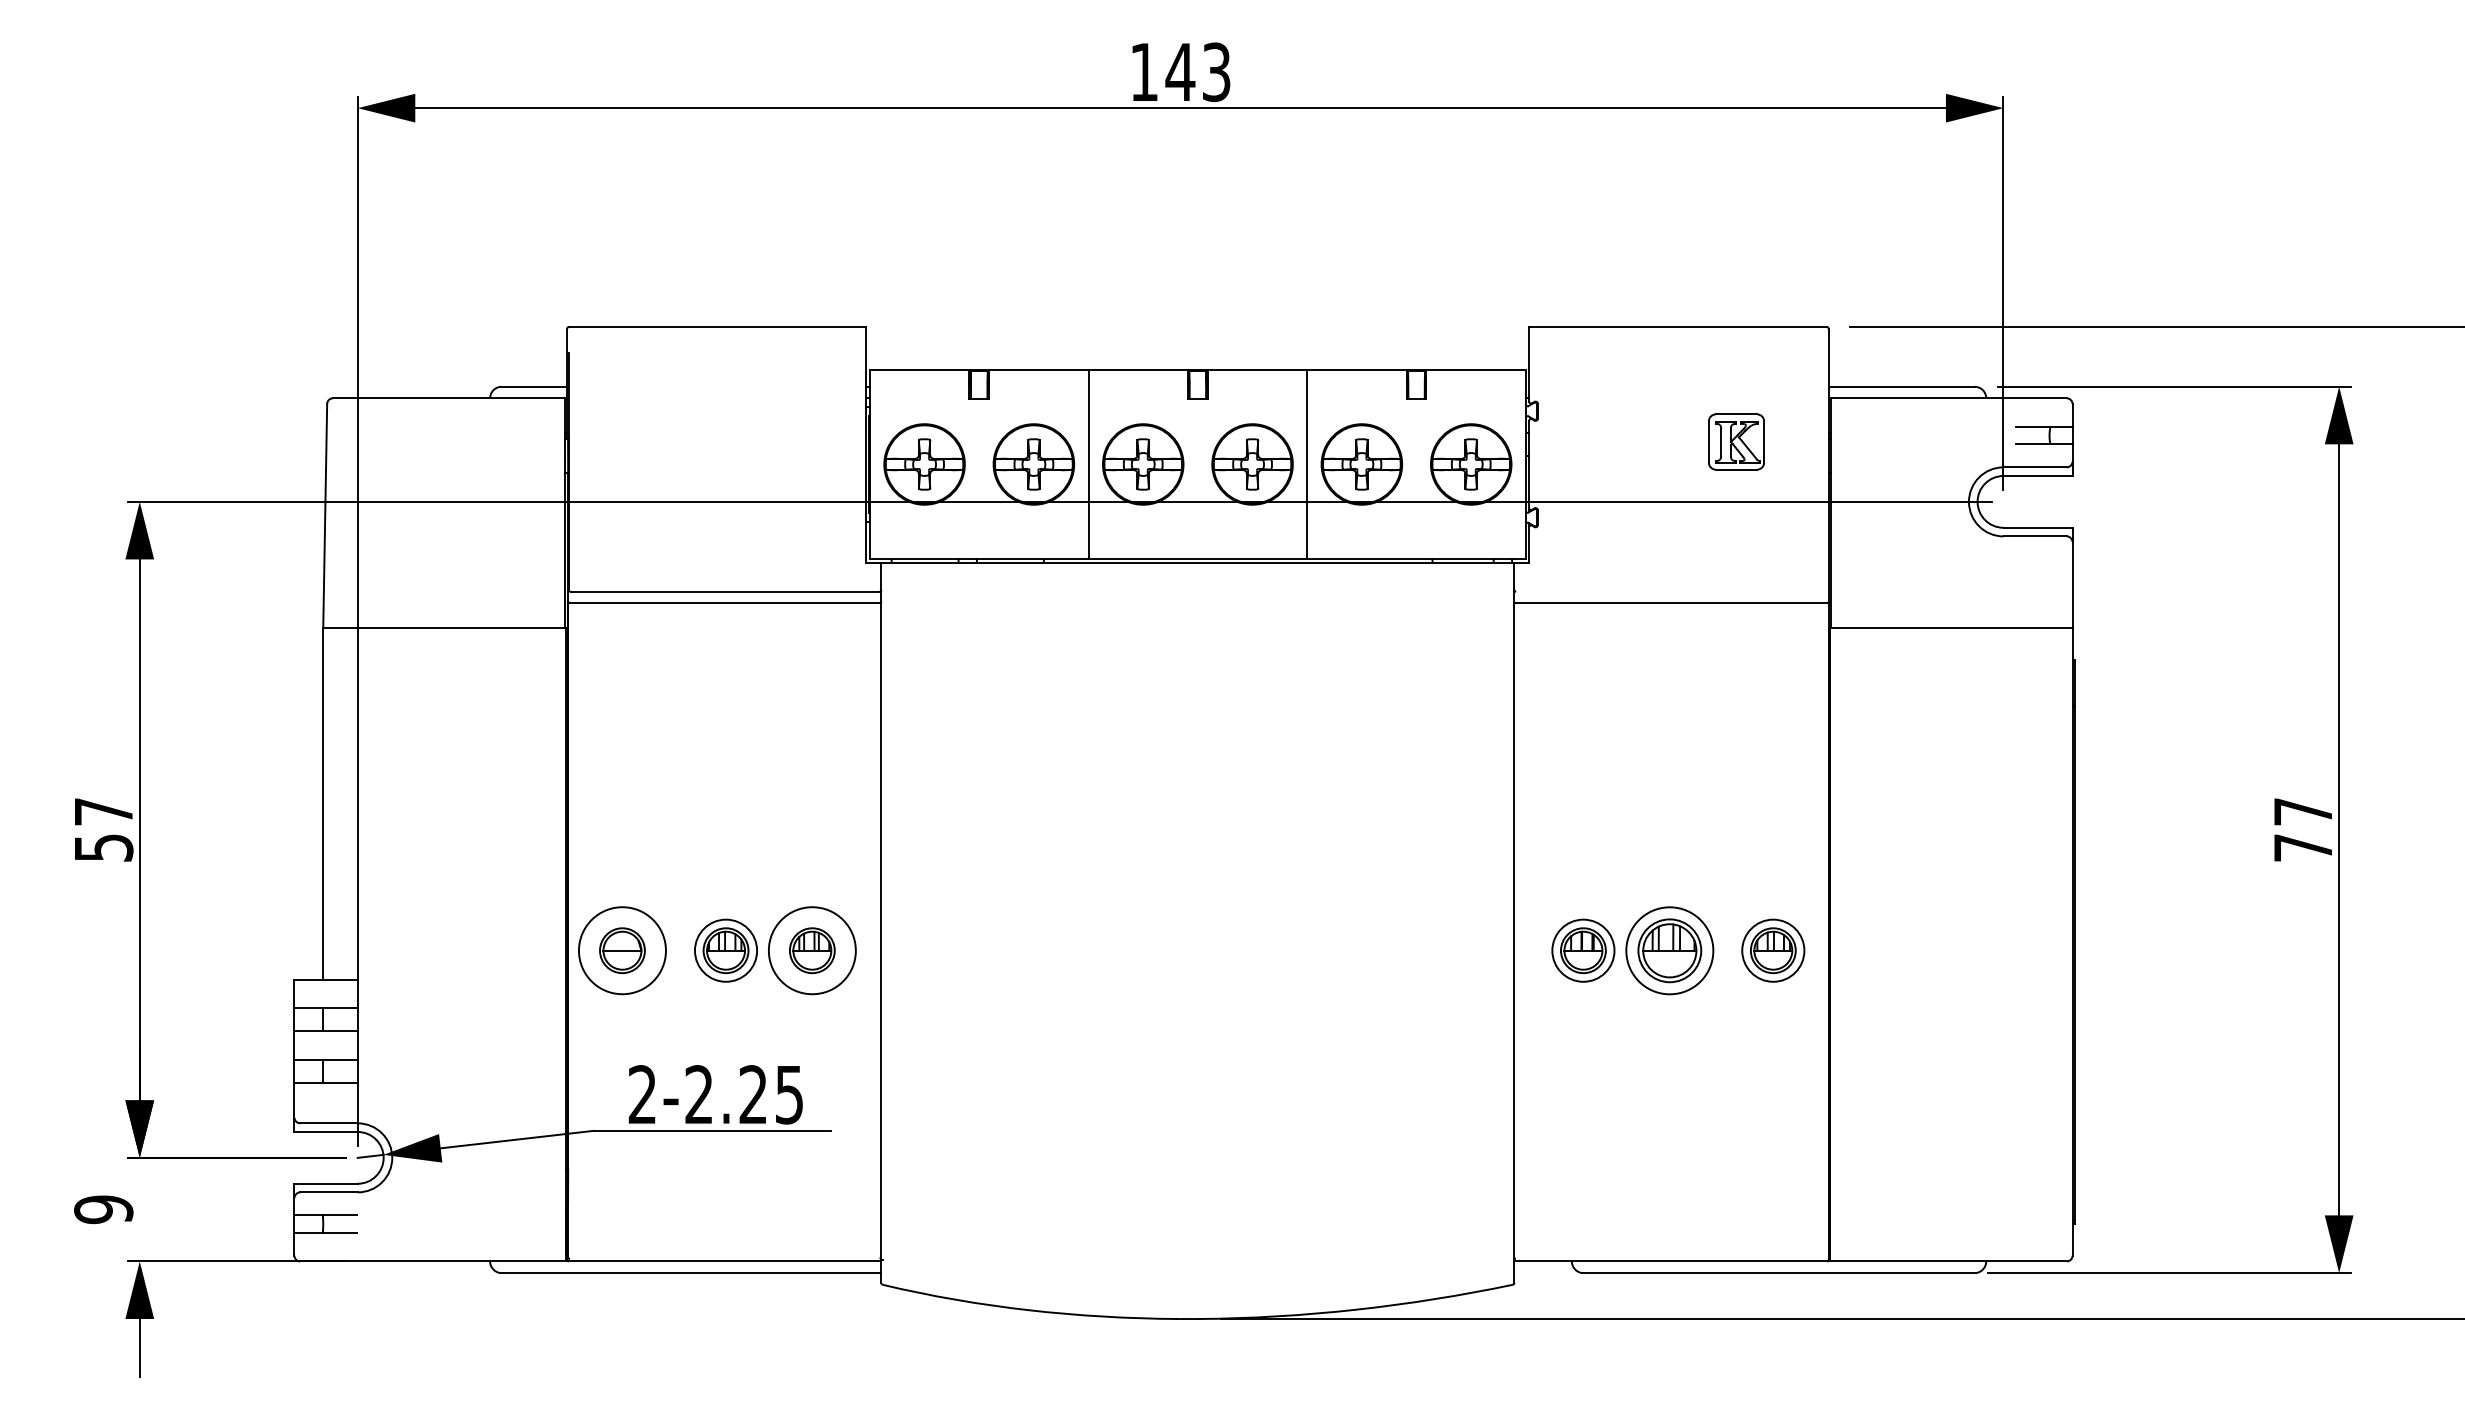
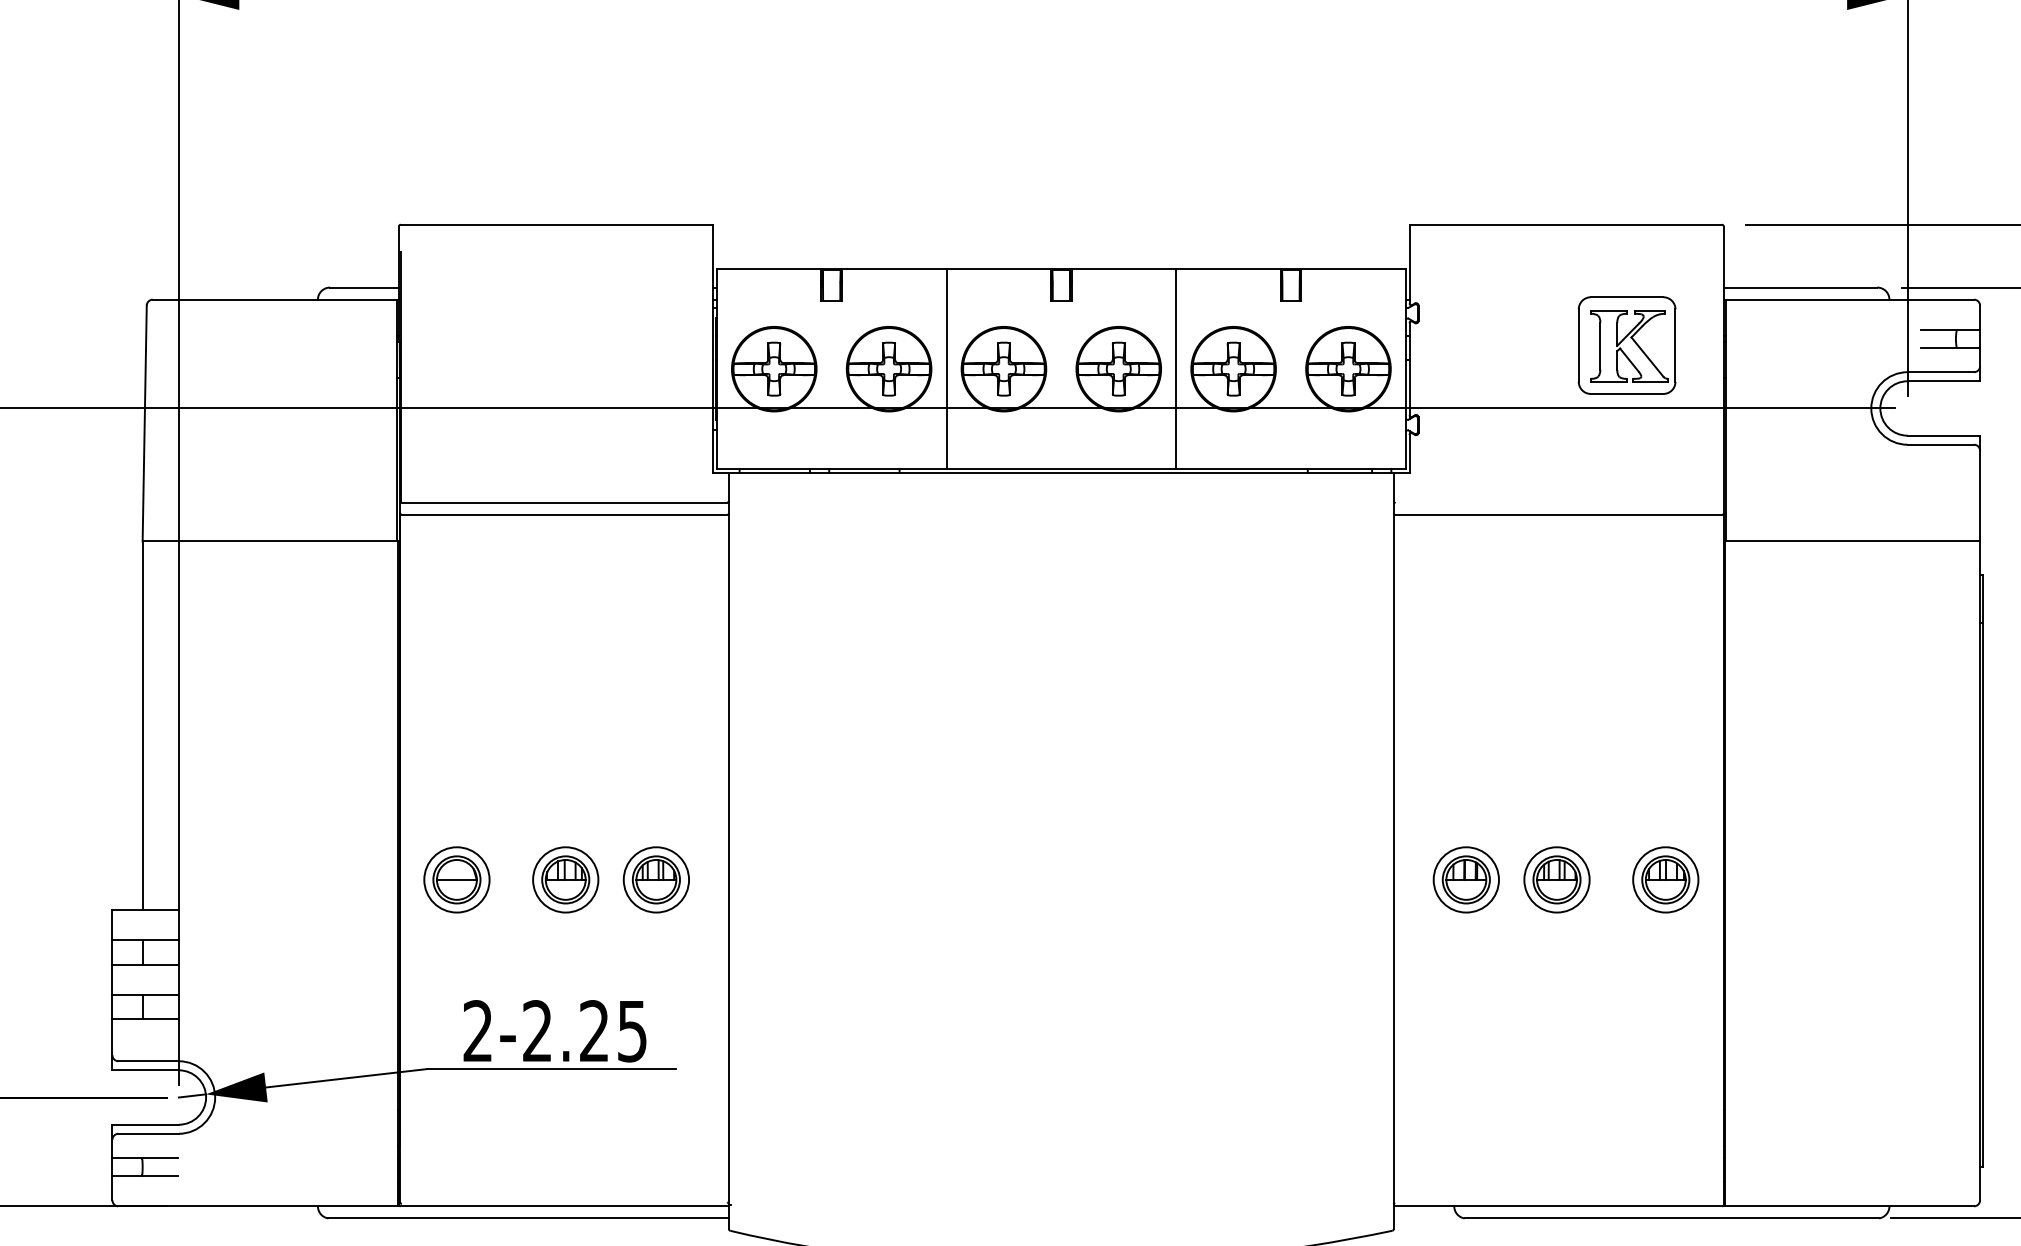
part: (1736, 441) -> (1627, 345), size x1.67
circle: (622, 950) -> (456, 879), size x0.71
circle: (812, 950) -> (656, 879), size x0.71
part: (1669, 950) -> (1556, 879), size x0.71

